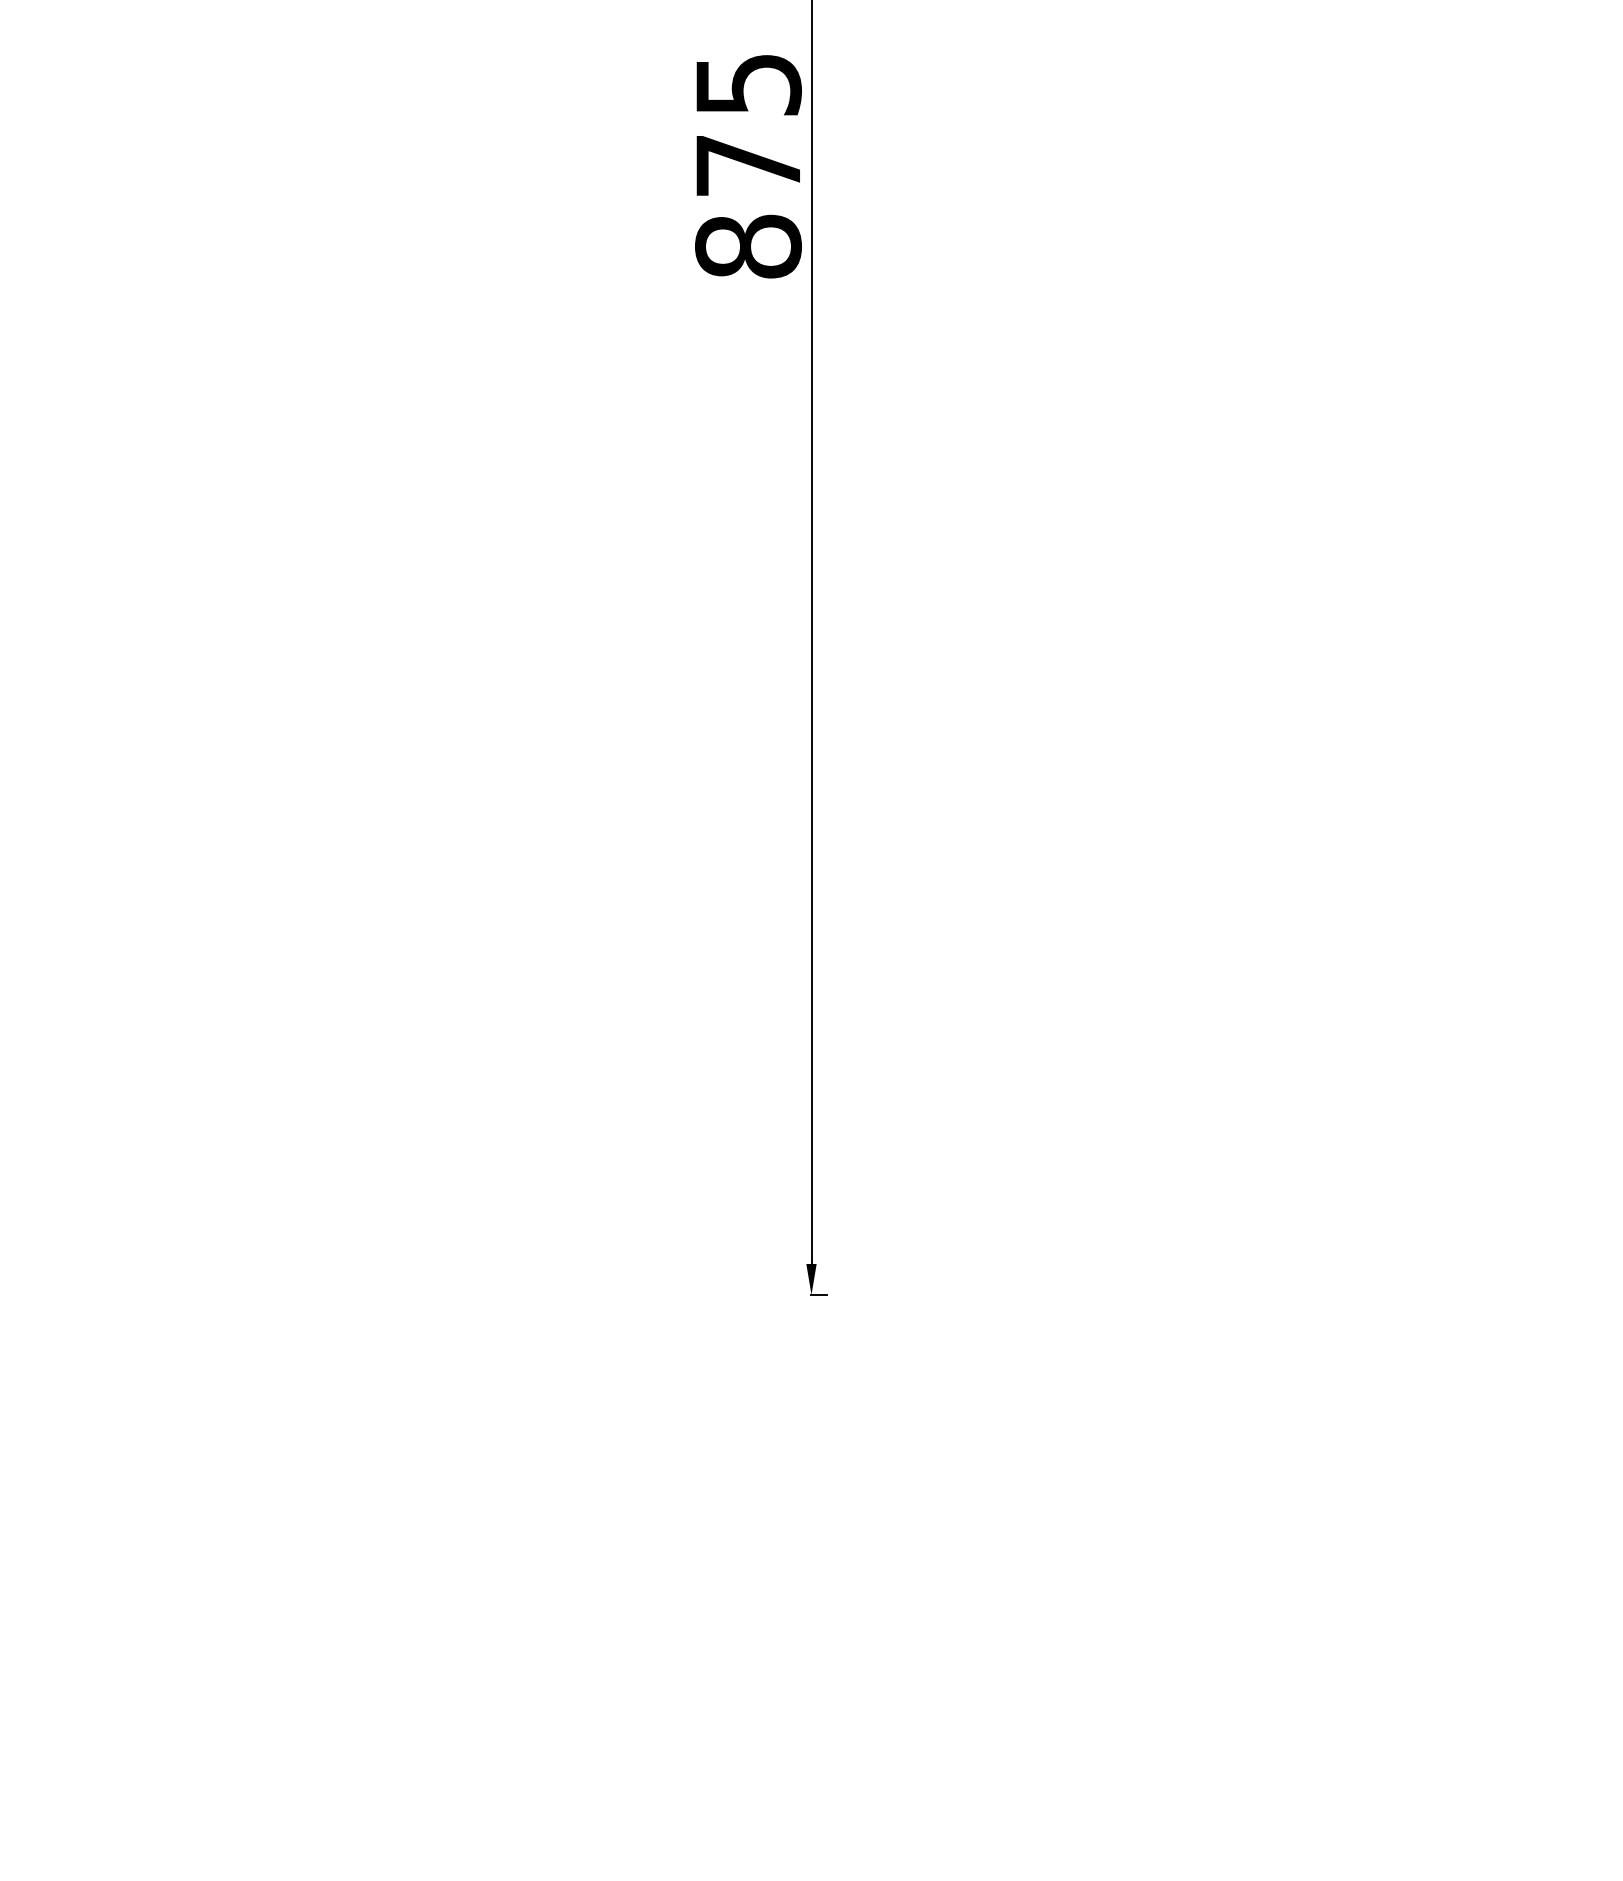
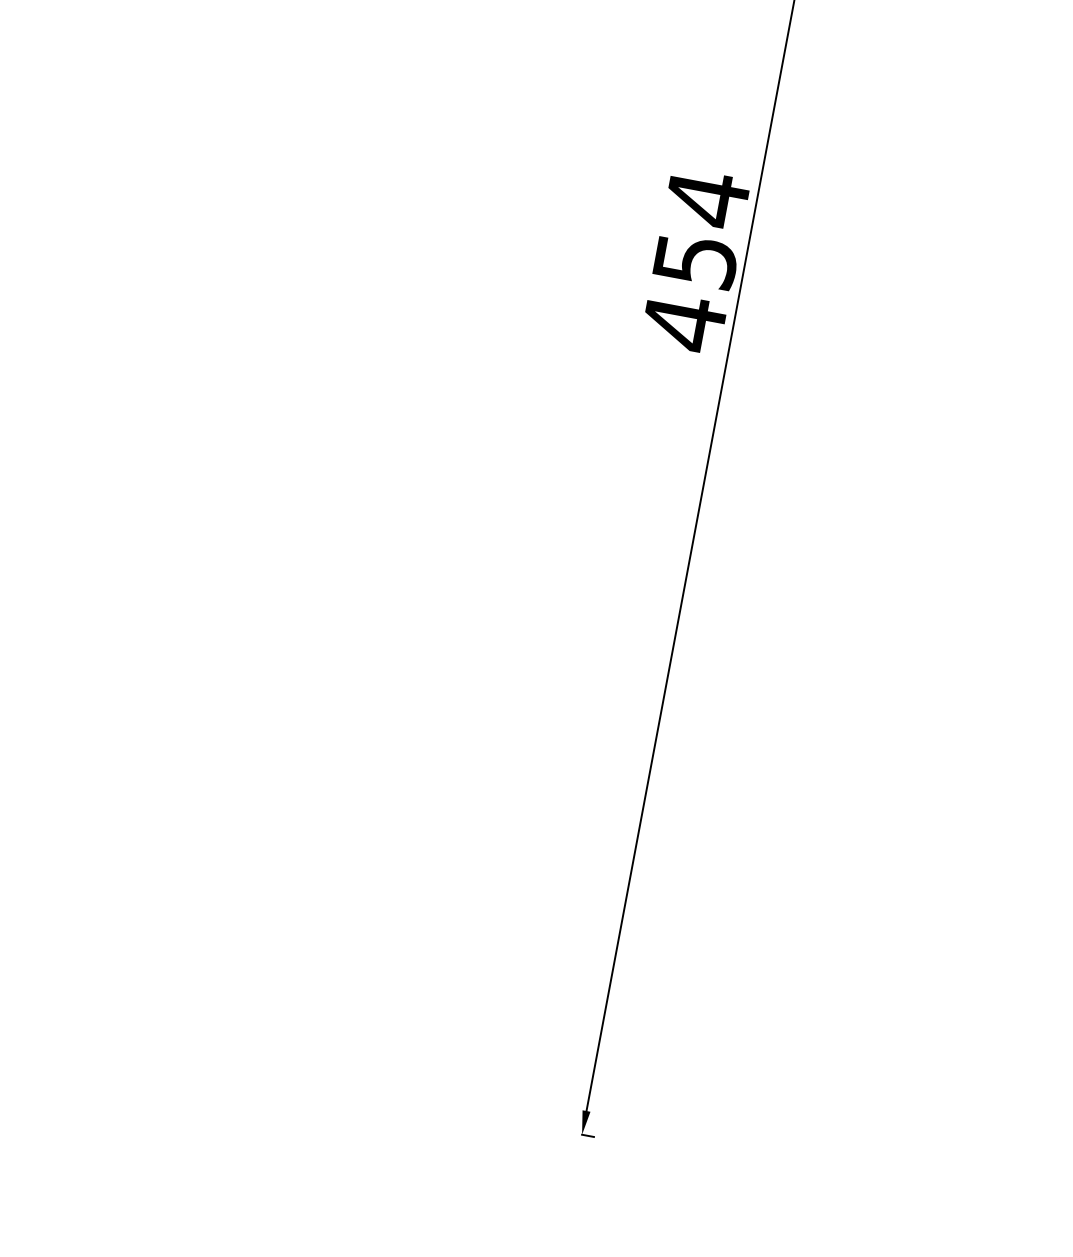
text: (748, 165) -> (695, 260), 875 -> 454

